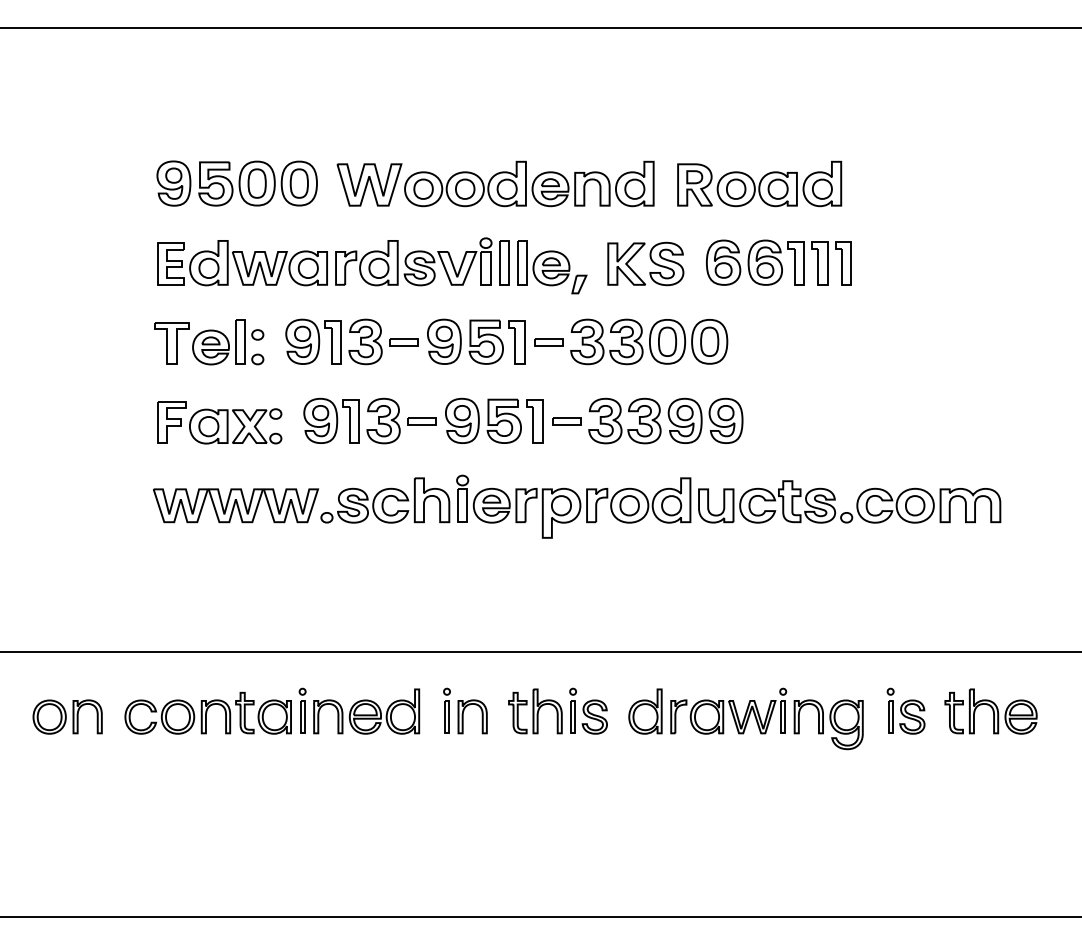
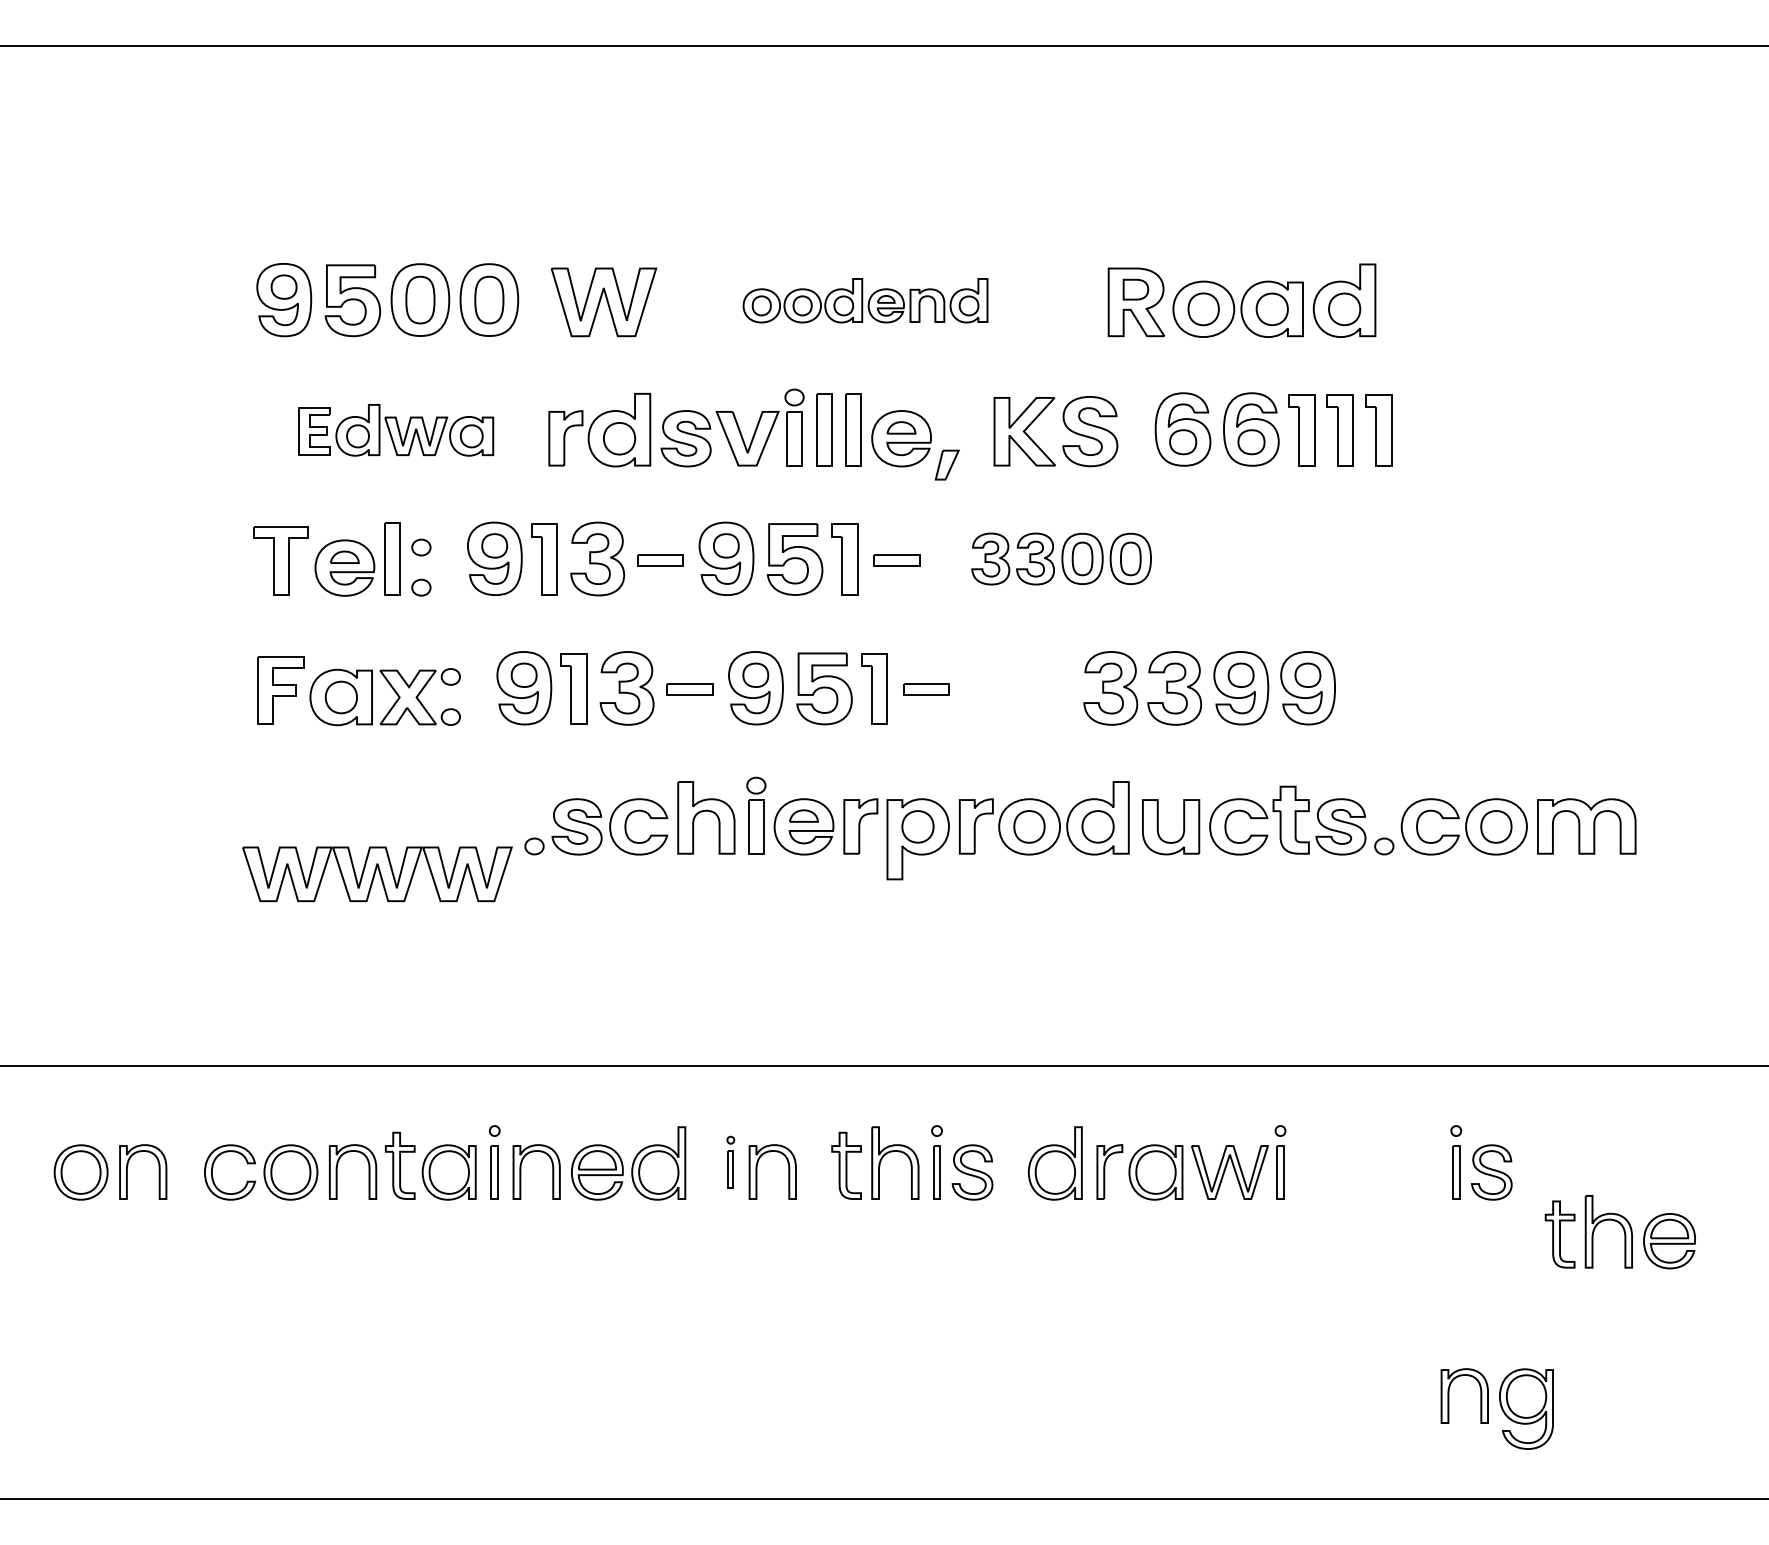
part: (529, 183) -> (865, 299), size x0.6
part: (242, 263) -> (396, 430), size x0.7
part: (649, 341) -> (1061, 558), size x0.7
part: (665, 420) -> (1209, 687), moved
part: (236, 505) -> (378, 873), moved
part: (446, 710) -> (729, 1161), size x0.7
part: (990, 711) -> (1619, 1231), moved
part: (828, 724) -> (1496, 1408), moved

